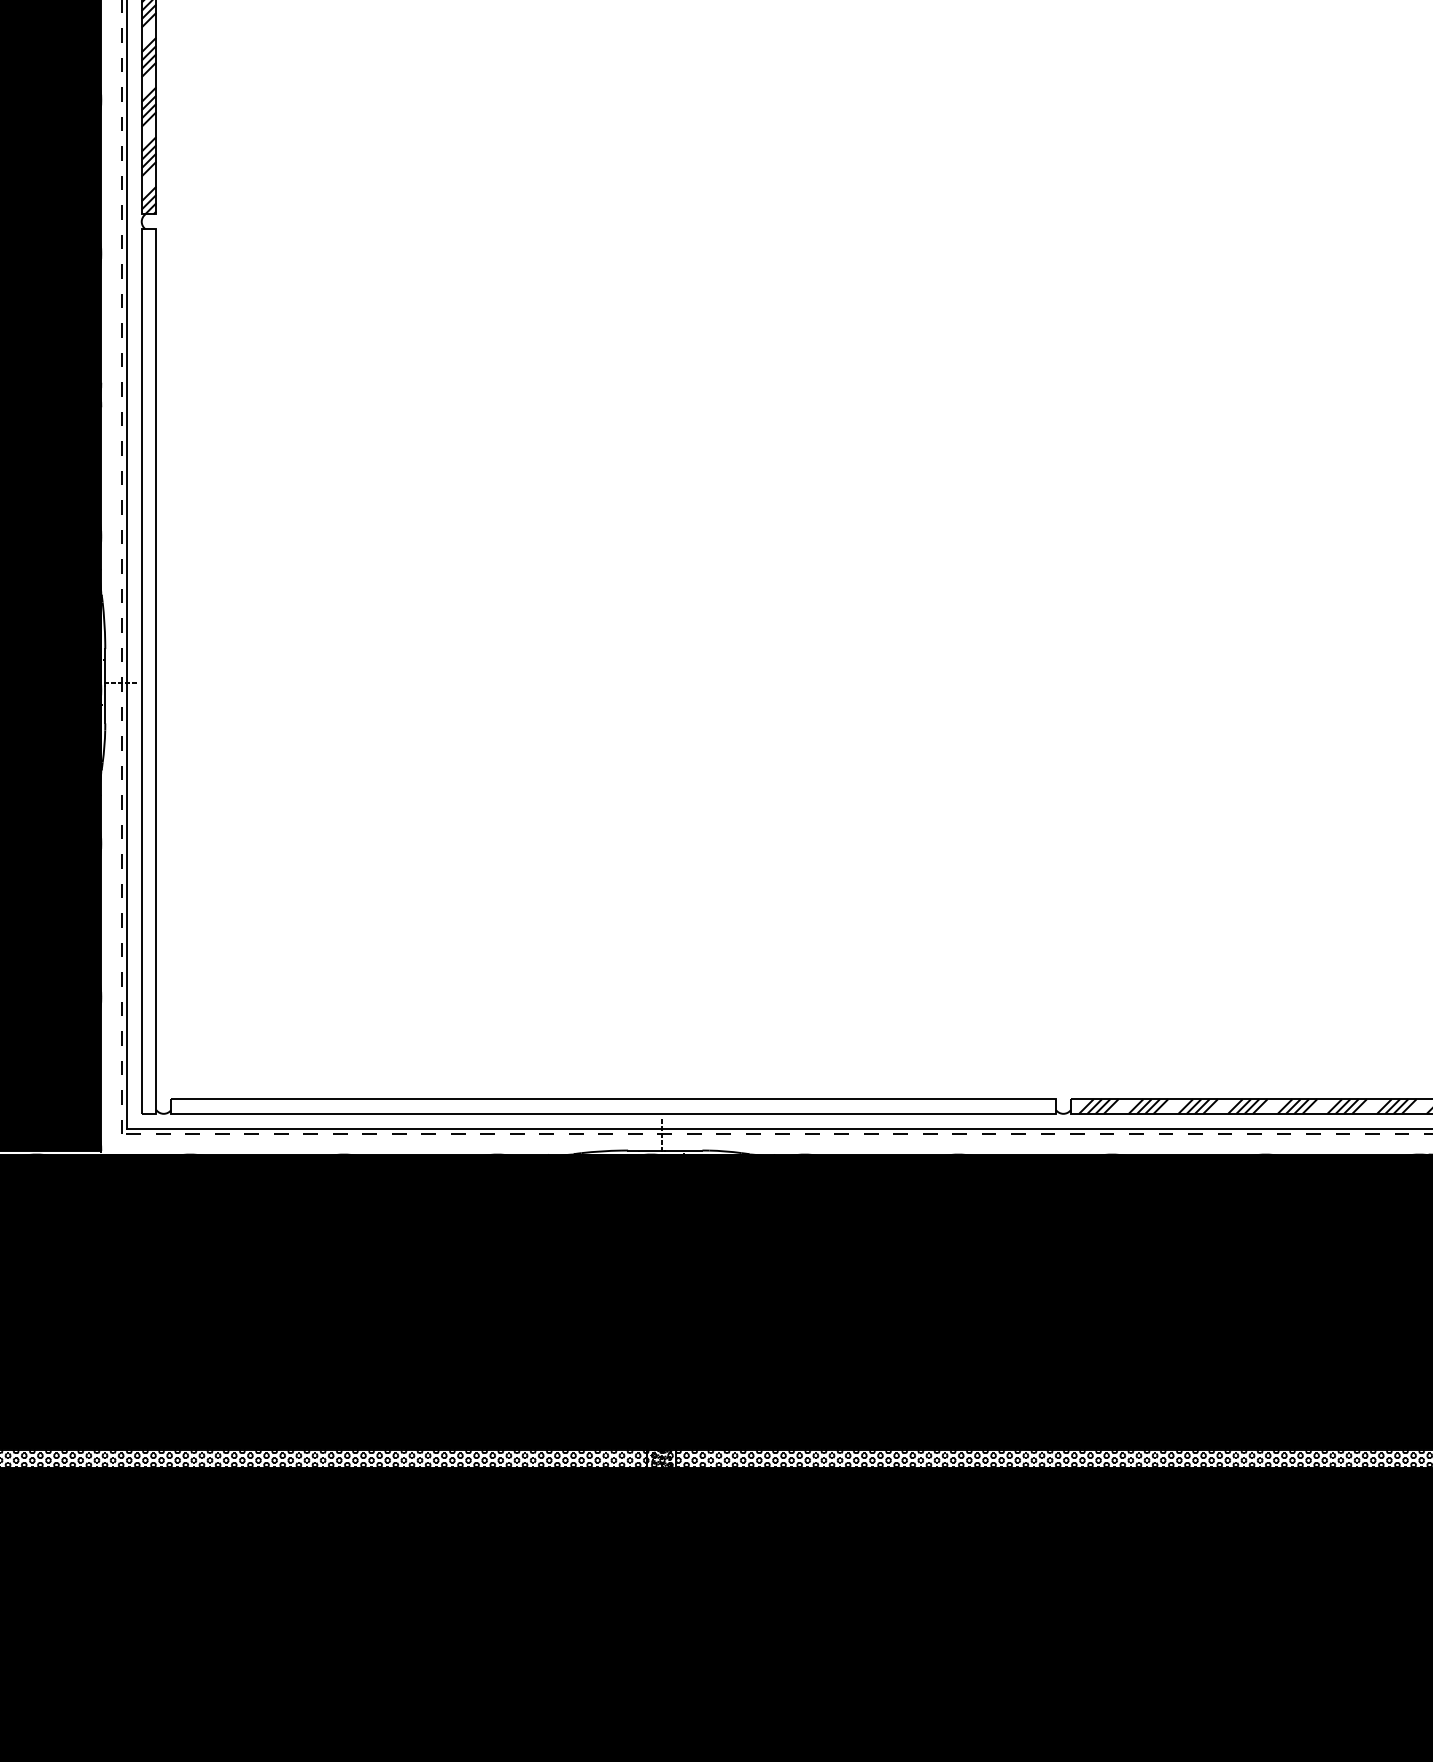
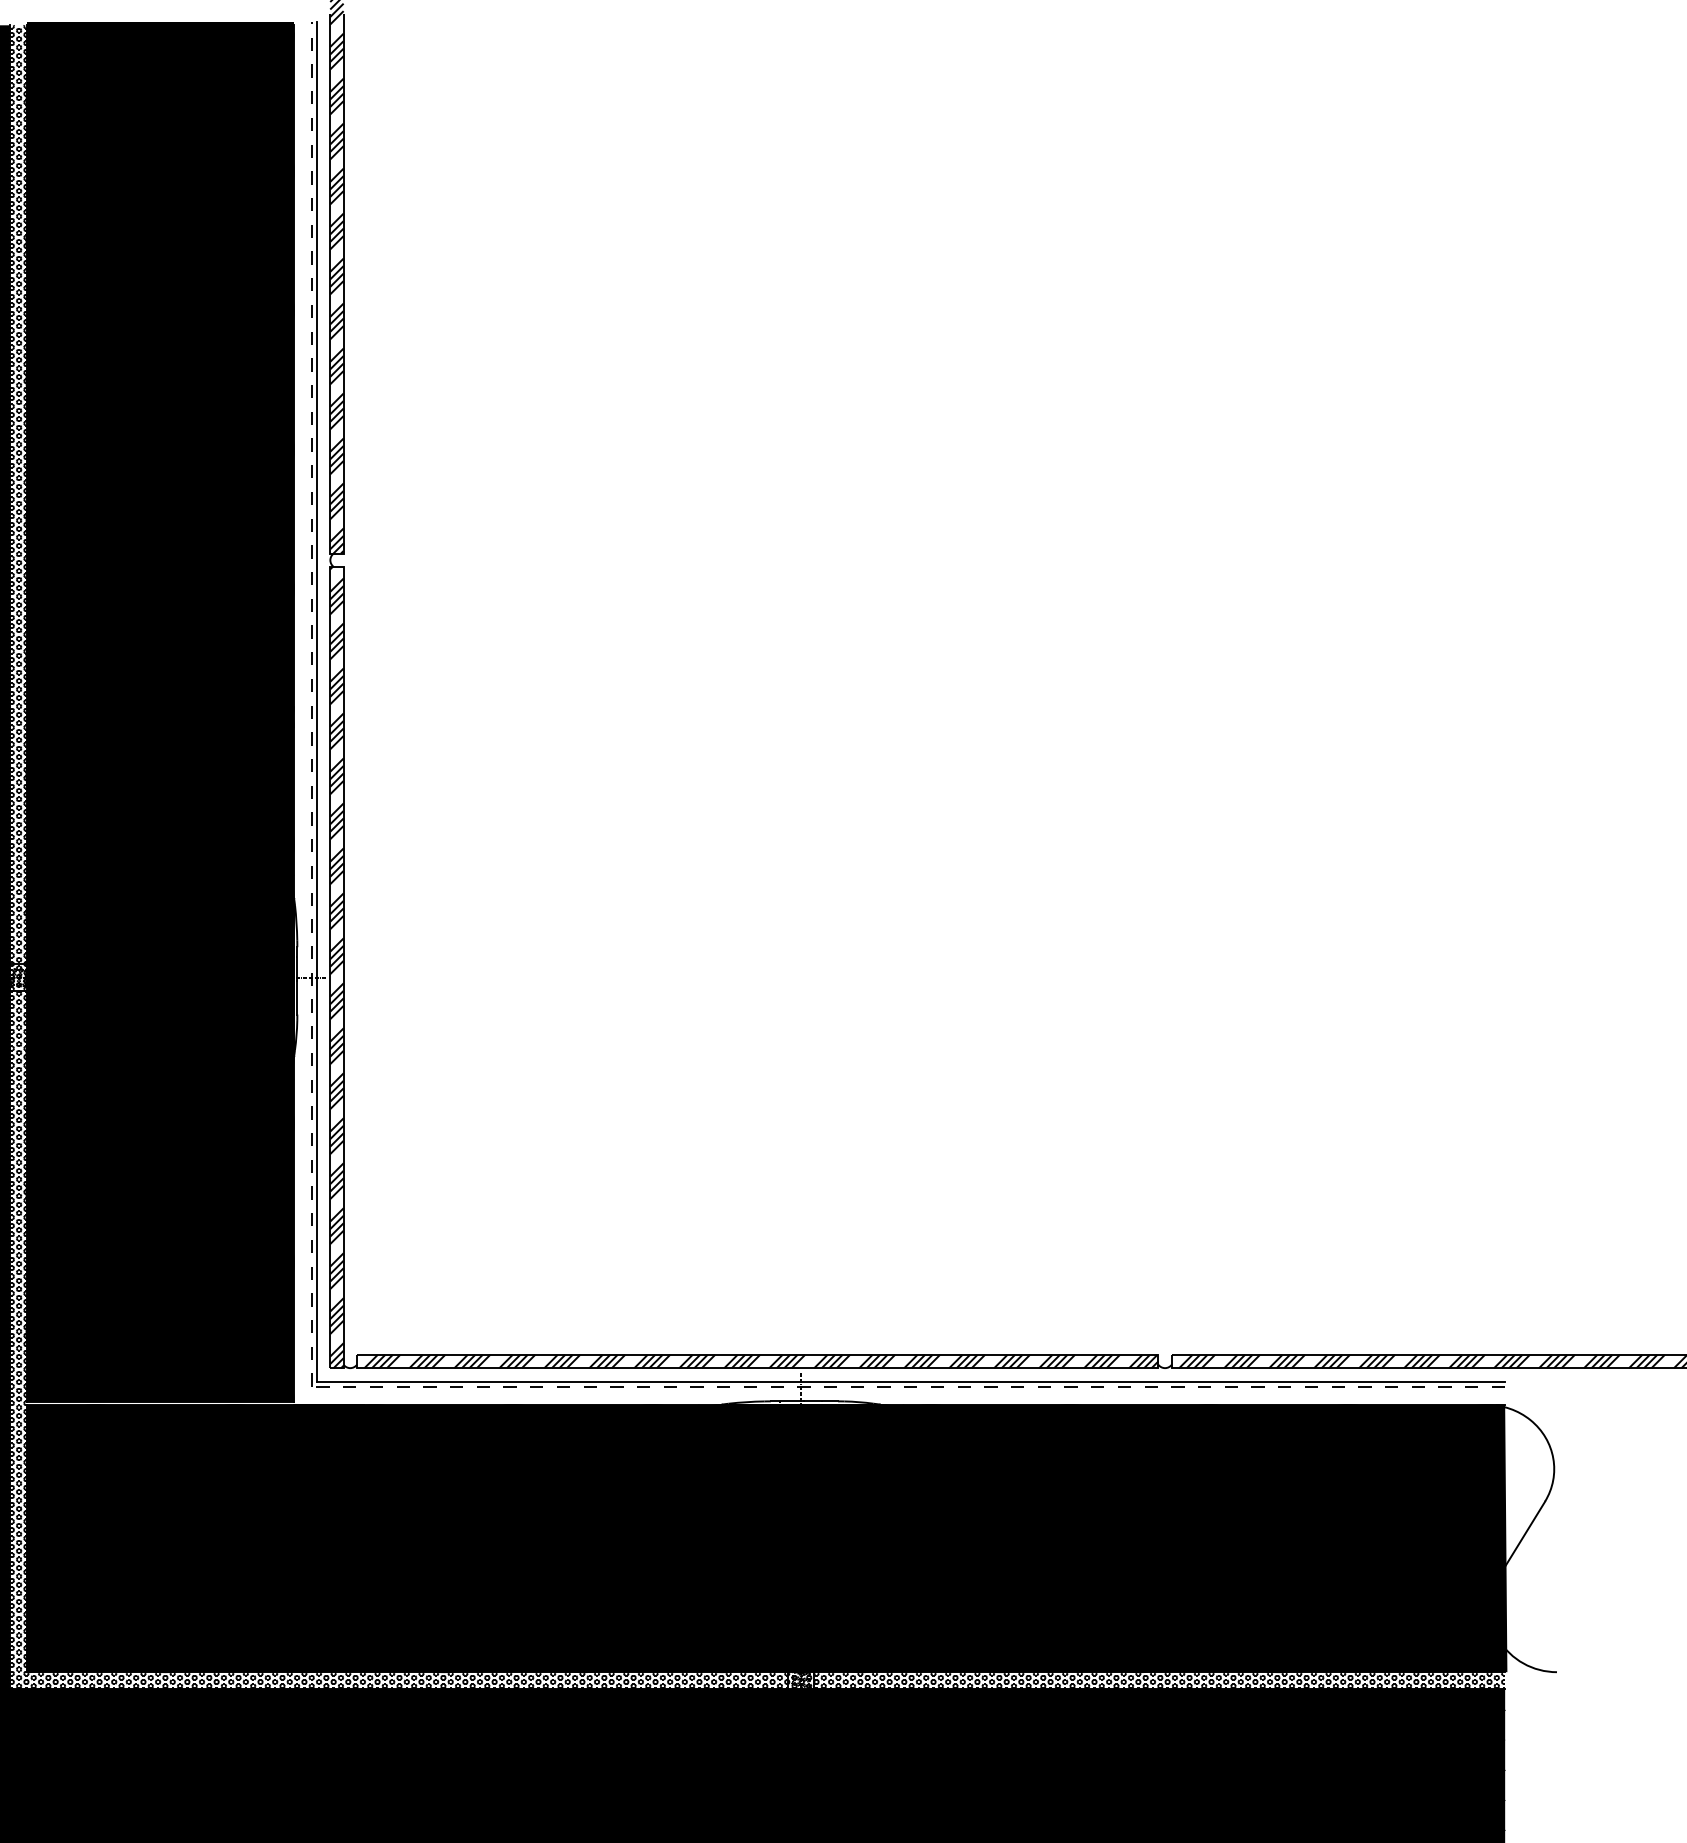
hatch: (148, 671) -> (336, 967), added
hatch: (617, 1106) -> (761, 1361), added

